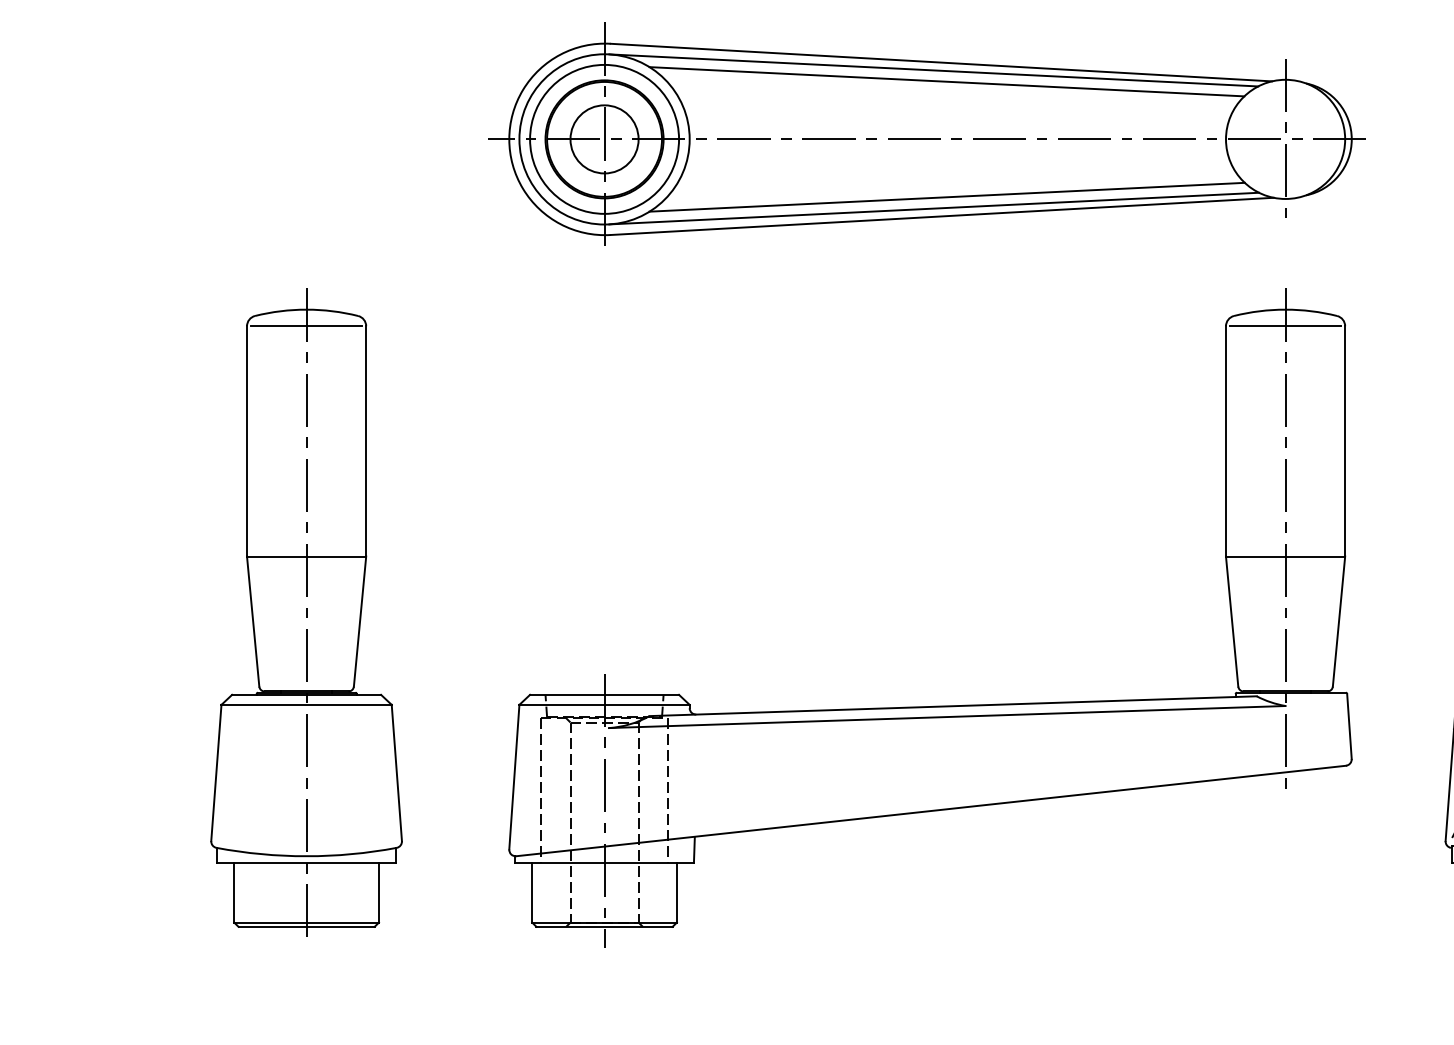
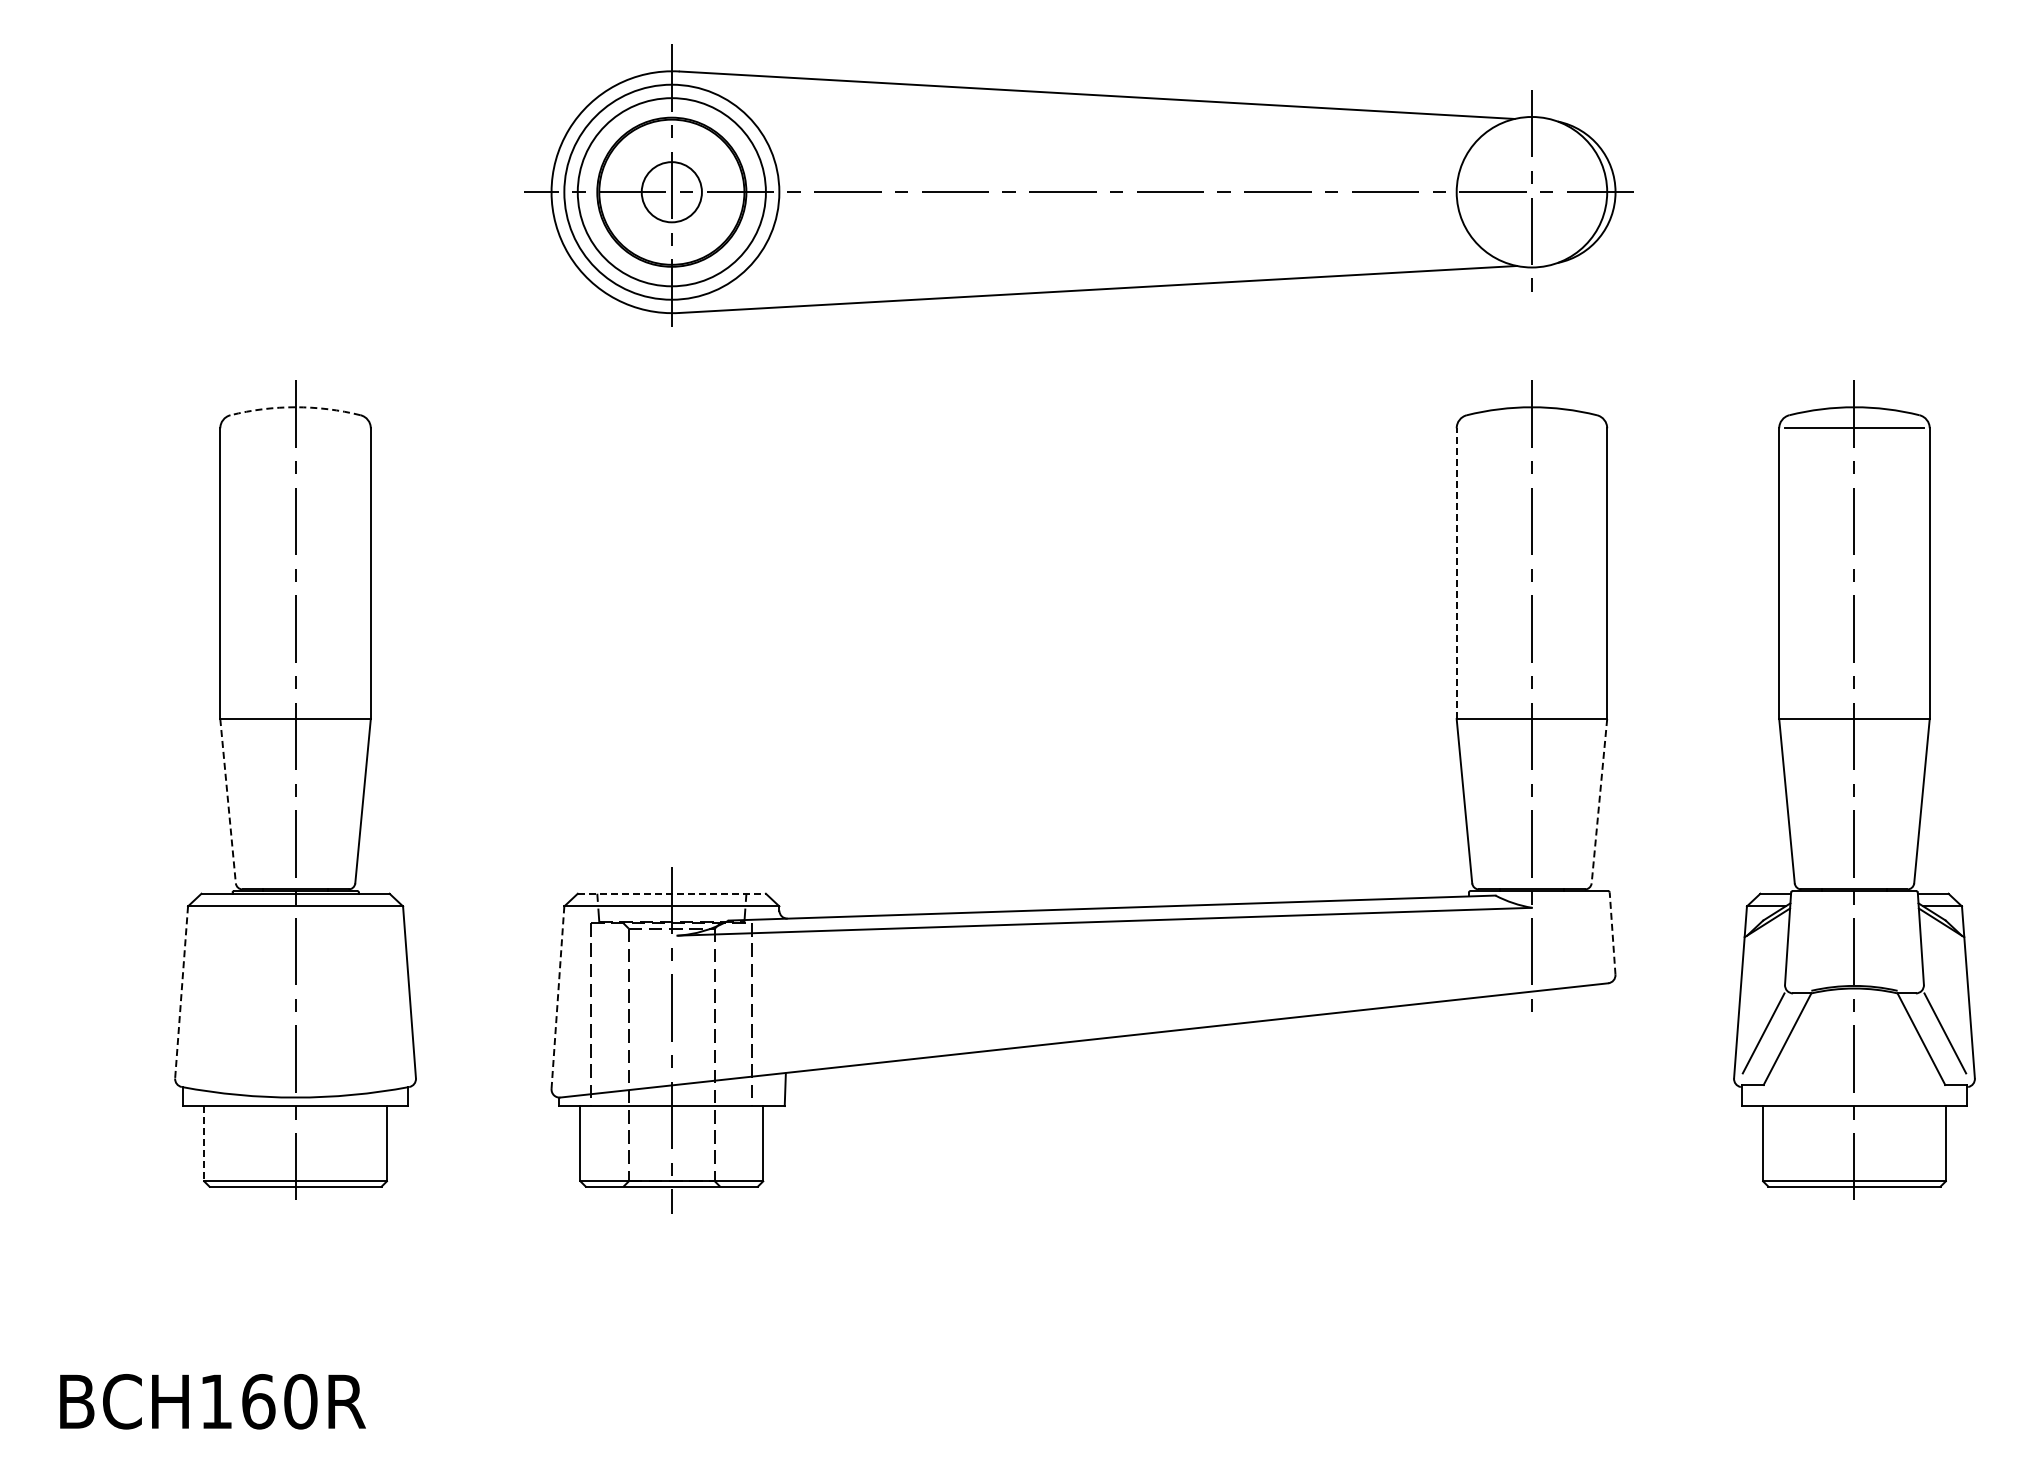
line: (933, 69) -> (1087, 104), removed
line: (946, 81) -> (1103, 118), removed
circle: (604, 139) -> (671, 192), size x0.7
line: (947, 197) -> (1104, 265), removed
line: (934, 208) -> (1088, 279), removed
arc: (306, 309) -> (295, 407), solid -> dashed
line: (306, 326) -> (295, 428), removed
line: (1285, 326) -> (1531, 428), removed
line: (1225, 441) -> (1456, 573), solid -> dashed
line: (253, 621) -> (228, 801), solid -> dashed
line: (1339, 621) -> (1599, 801), solid -> dashed
line: (605, 694) -> (672, 893), solid -> dashed
line: (1349, 726) -> (1612, 933), solid -> dashed
line: (216, 773) -> (181, 992), solid -> dashed
line: (514, 777) -> (557, 997), solid -> dashed
line: (234, 892) -> (204, 1143), solid -> dashed

